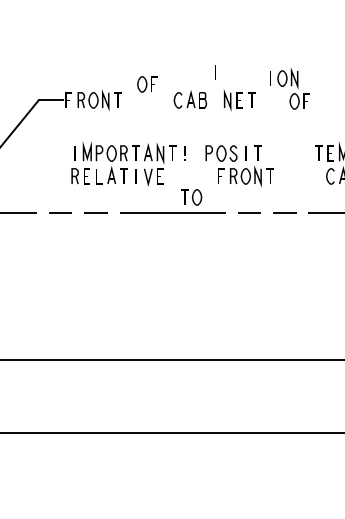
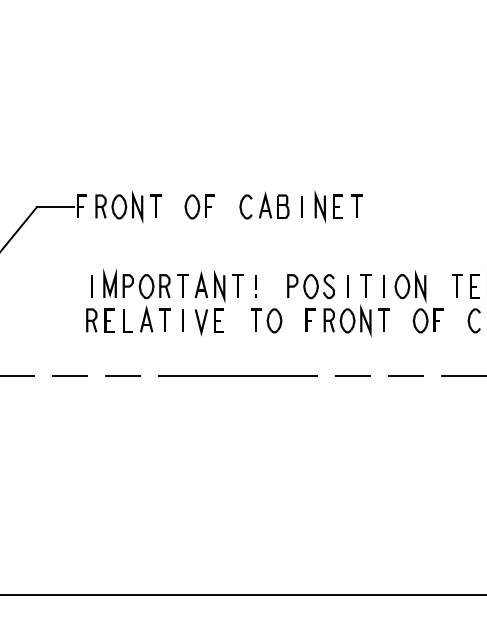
line: (215, 72) -> (302, 207), moved
part: (147, 84) -> (200, 207), moved
part: (289, 88) -> (412, 301), moved
part: (191, 197) -> (266, 320), moved

